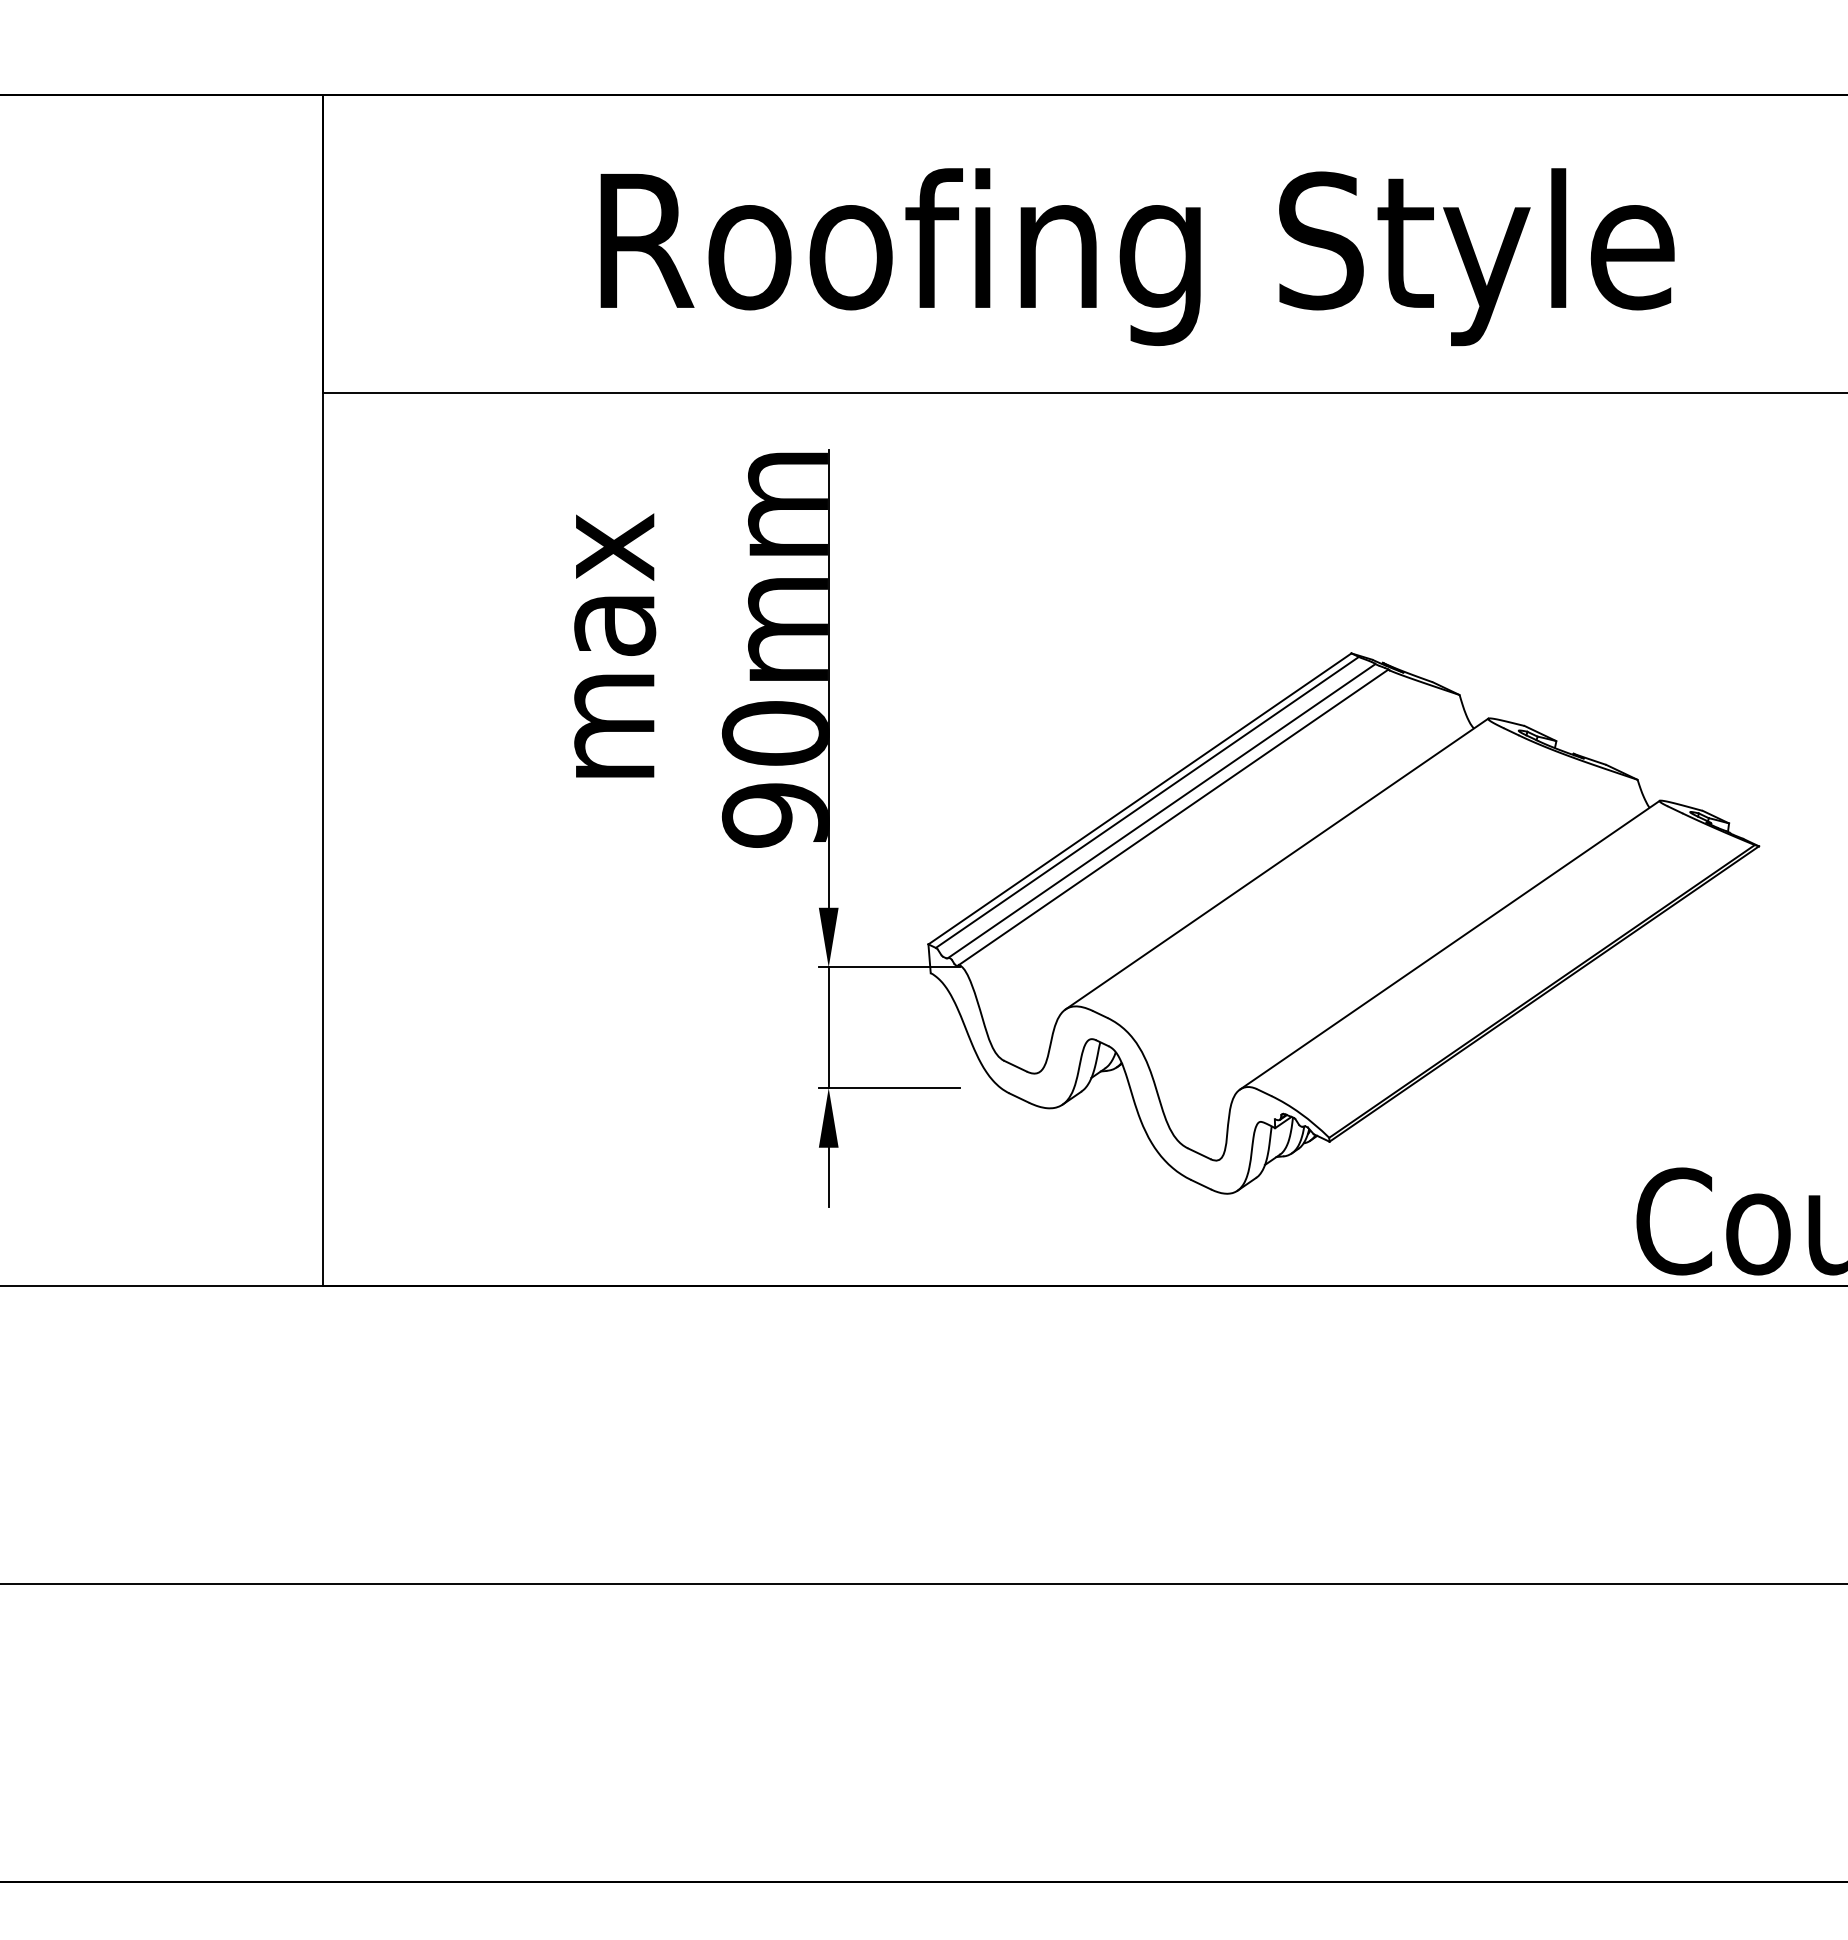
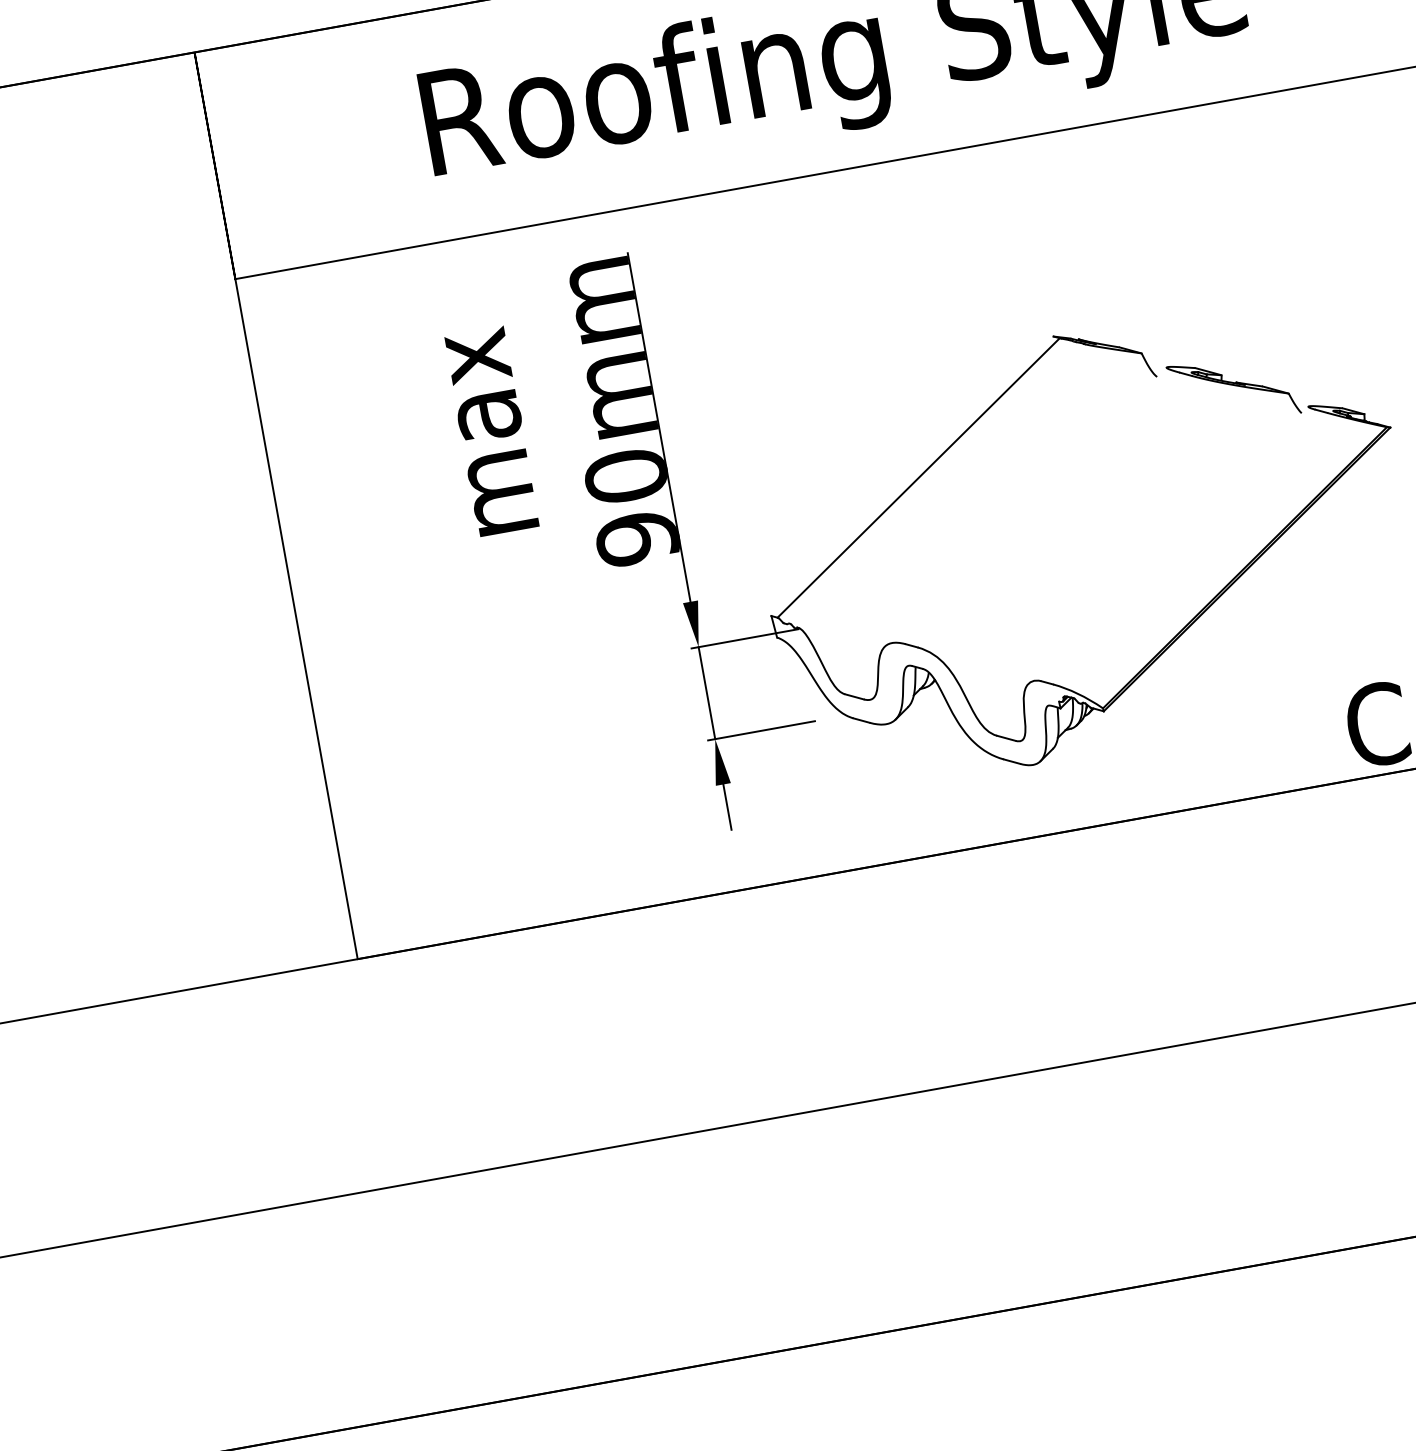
line: (1139, 798) -> (912, 476), removed
line: (1161, 811) -> (930, 482), removed
line: (1173, 817) -> (940, 485), removed
line: (1276, 863) -> (1025, 506), removed
line: (1449, 944) -> (1168, 544), removed

